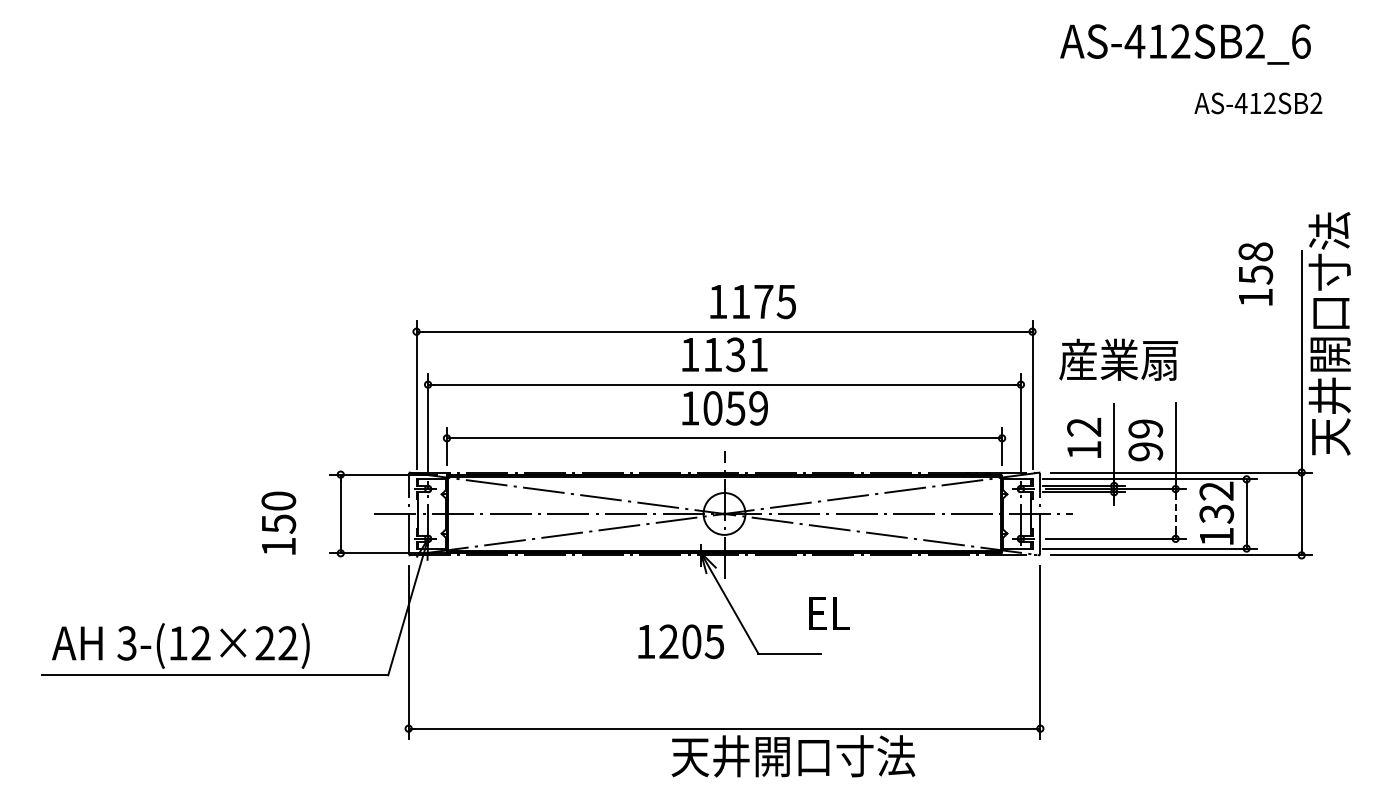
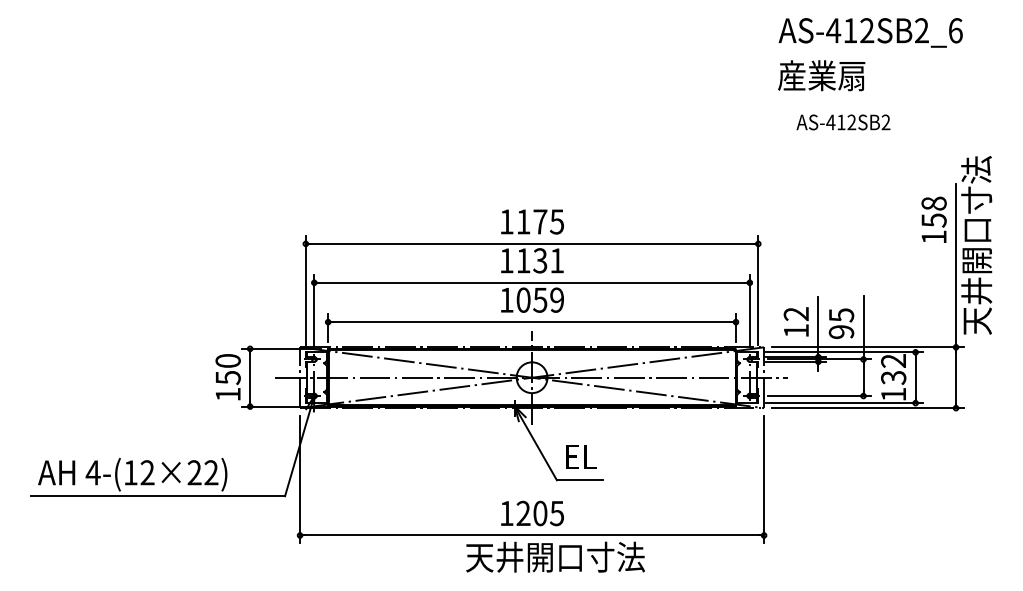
text: (1258, 103) -> (843, 122), moved
text: (1255, 273) -> (933, 219), moved
text: (752, 302) -> (532, 222), moved
text: (1118, 359) -> (821, 75), moved
text: (1145, 428) -> (841, 314), 99 -> 95
line: (1175, 513) -> (863, 377), dashed -> solid
text: (278, 522) -> (227, 376), moved
text: (829, 613) -> (581, 456), moved
text: (680, 641) -> (532, 513), moved
text: (126, 643) -> (92, 472), 3-(12×22) -> 4-(12×22)
text: (793, 756) -> (555, 557), moved

